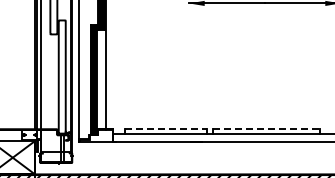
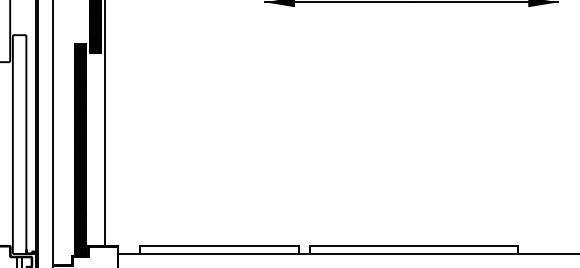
line: (166, 129) -> (221, 246), dashed -> solid
line: (266, 129) -> (414, 246), dashed -> solid

